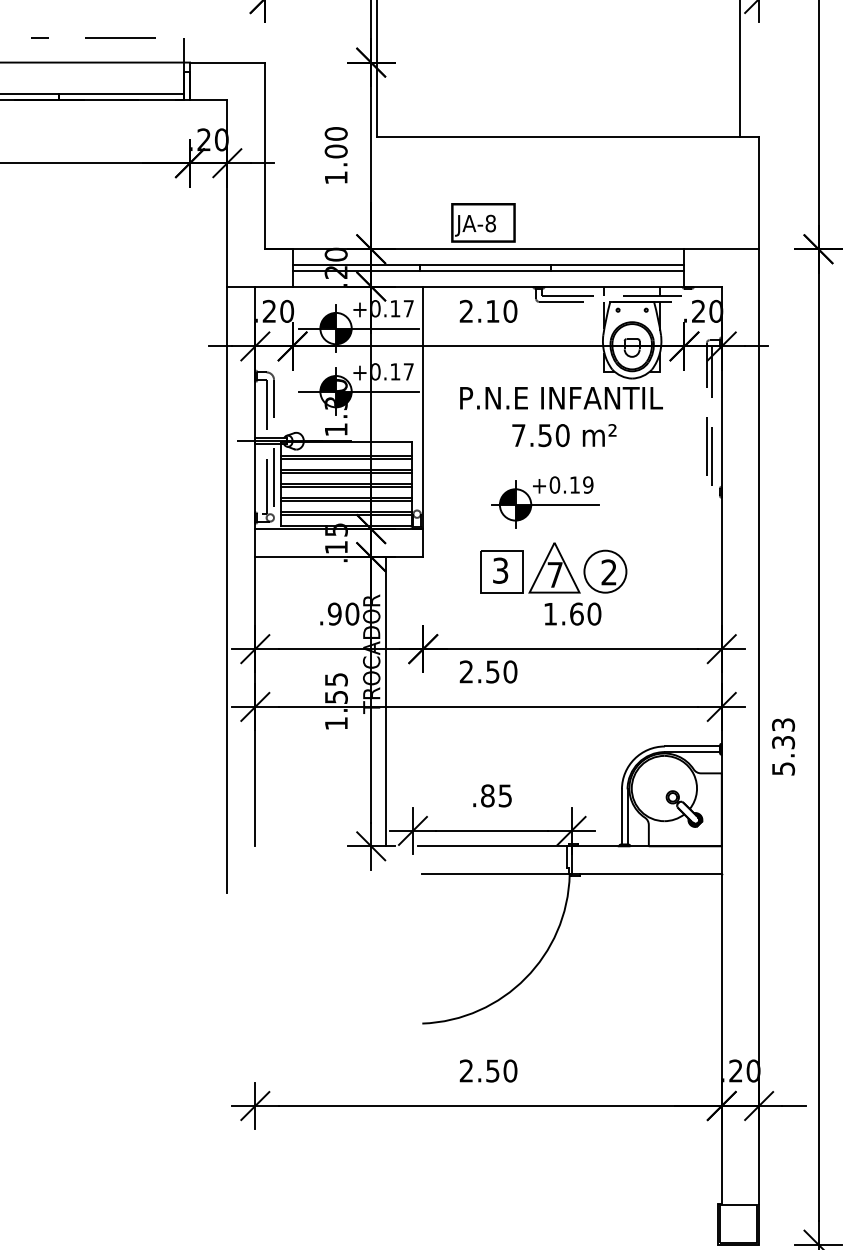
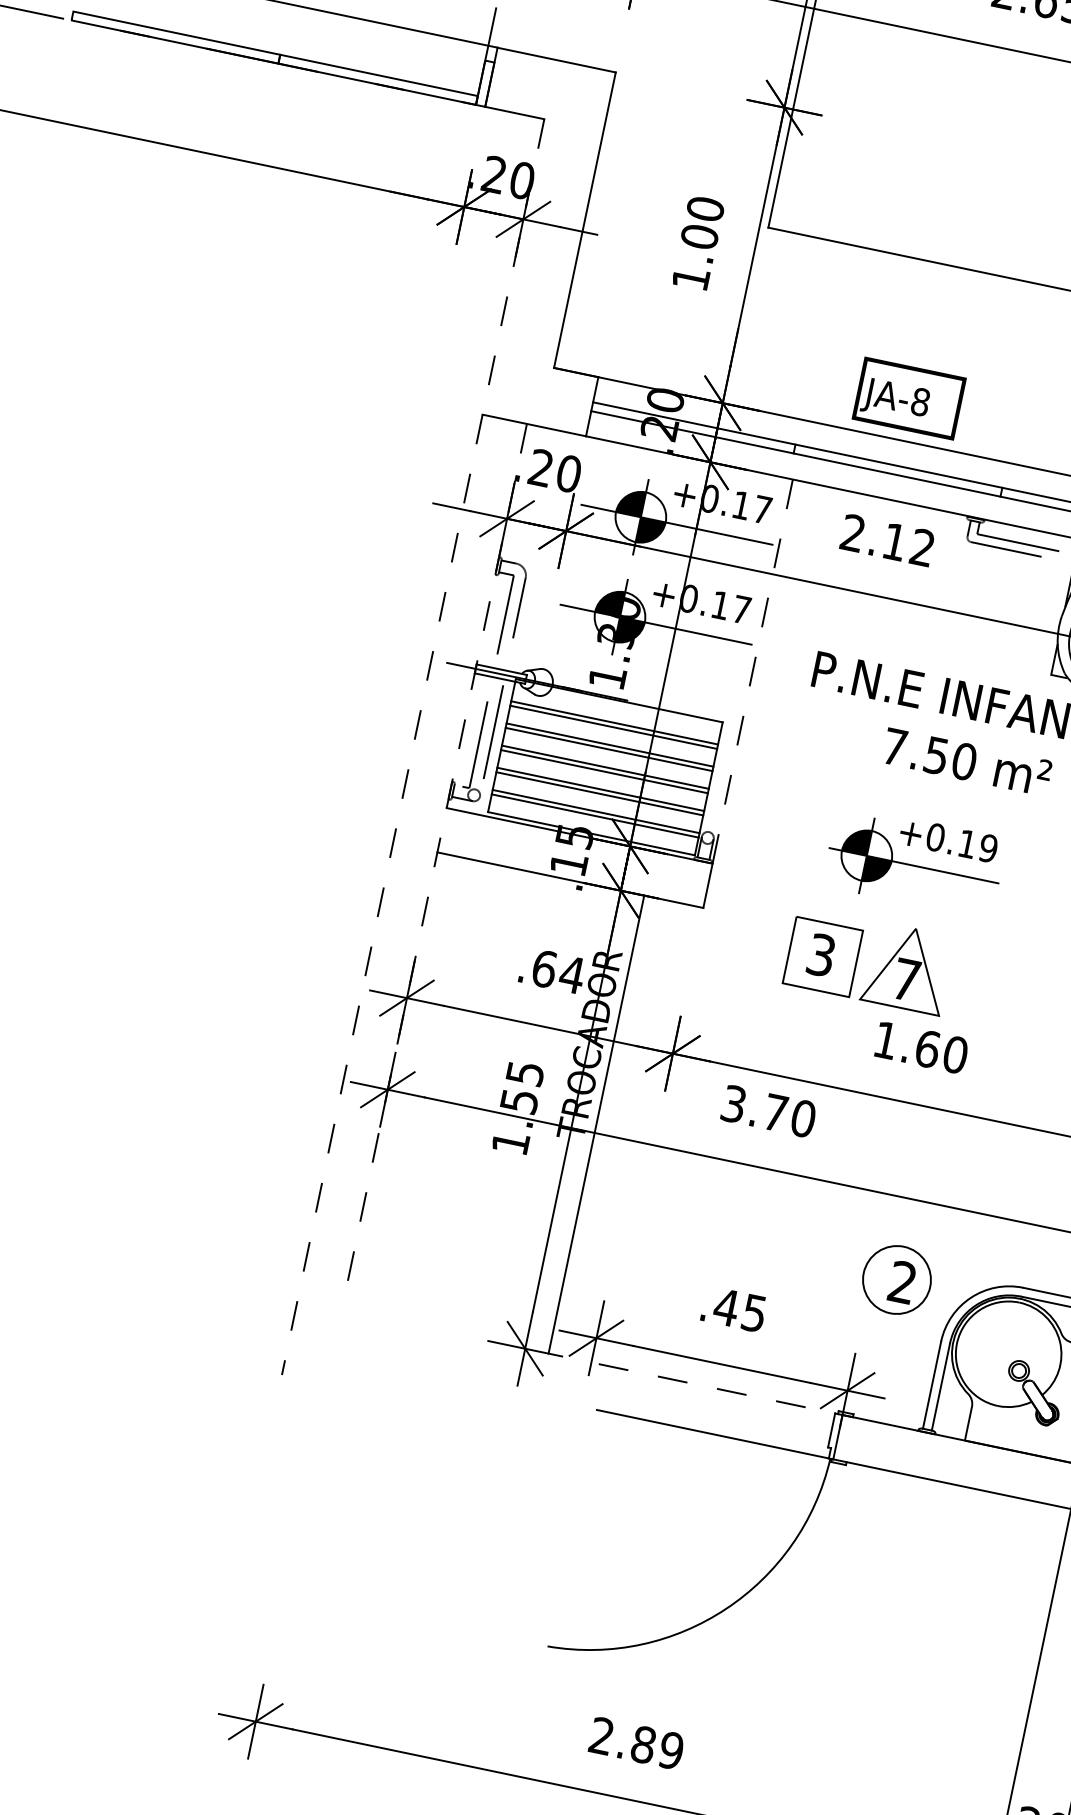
text: (510, 310) -> (923, 546), 2.10 -> 2.12
line: (423, 407) -> (753, 671), solid -> dashed
line: (227, 496) -> (413, 747), solid -> dashed
line: (255, 566) -> (434, 867), solid -> dashed
part: (605, 571) -> (897, 1279), moved
text: (343, 613) -> (558, 970), .90 -> .64
text: (479, 671) -> (754, 1107), 2.50 -> 3.70
text: (487, 795) -> (726, 1306), .85 -> .45
line: (492, 846) -> (717, 1389), solid -> dashed
text: (501, 1070) -> (657, 1746), 2.50 -> 2.89

